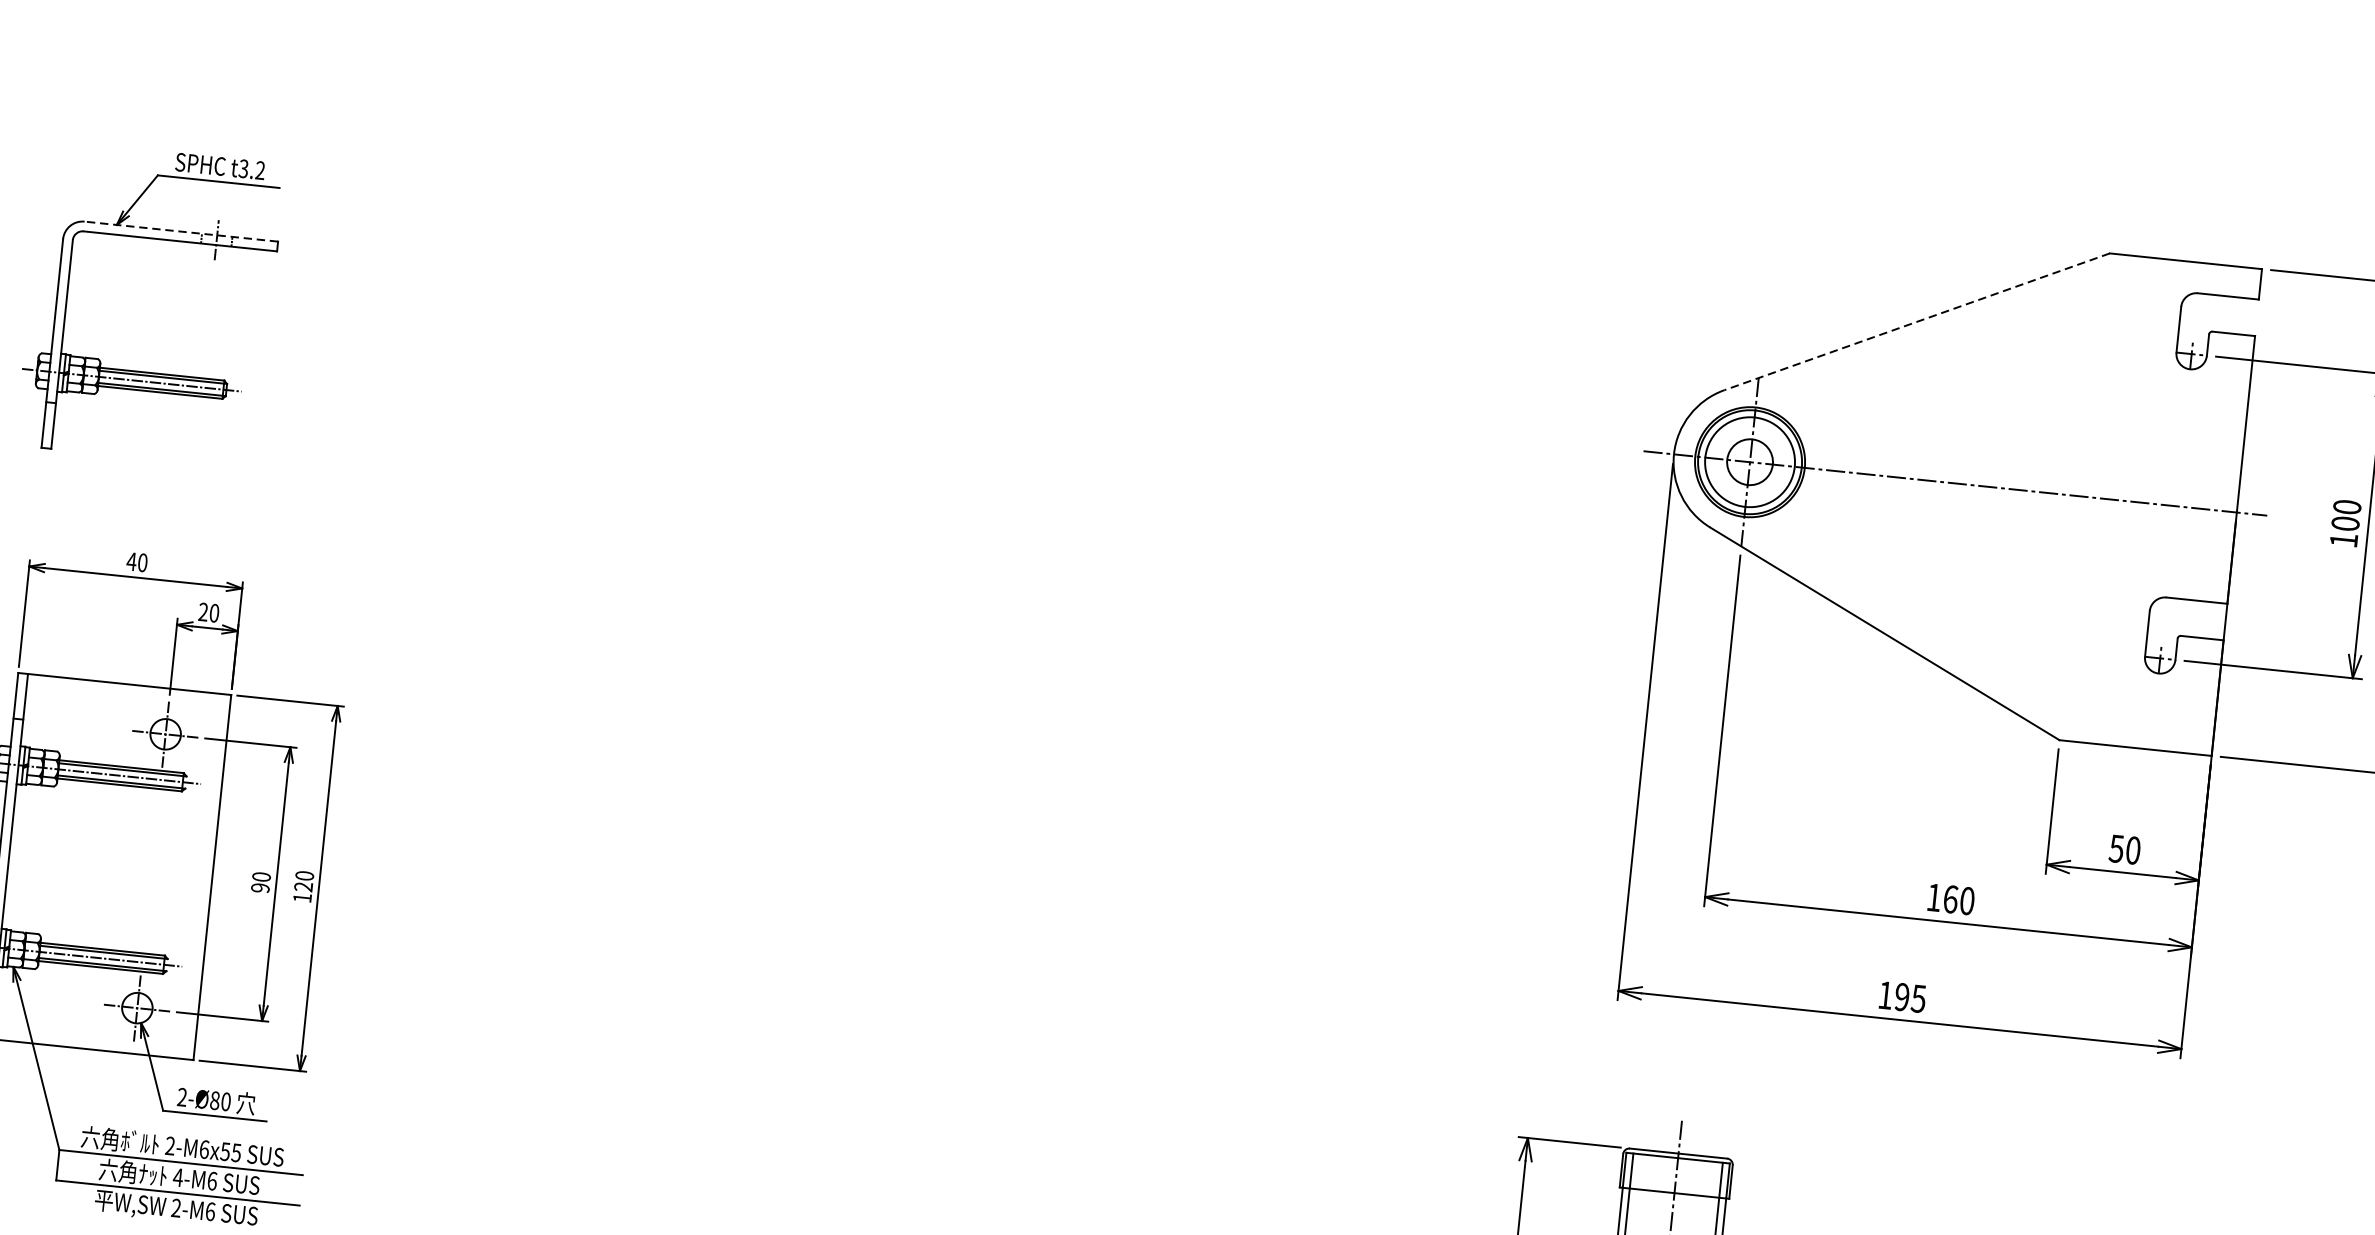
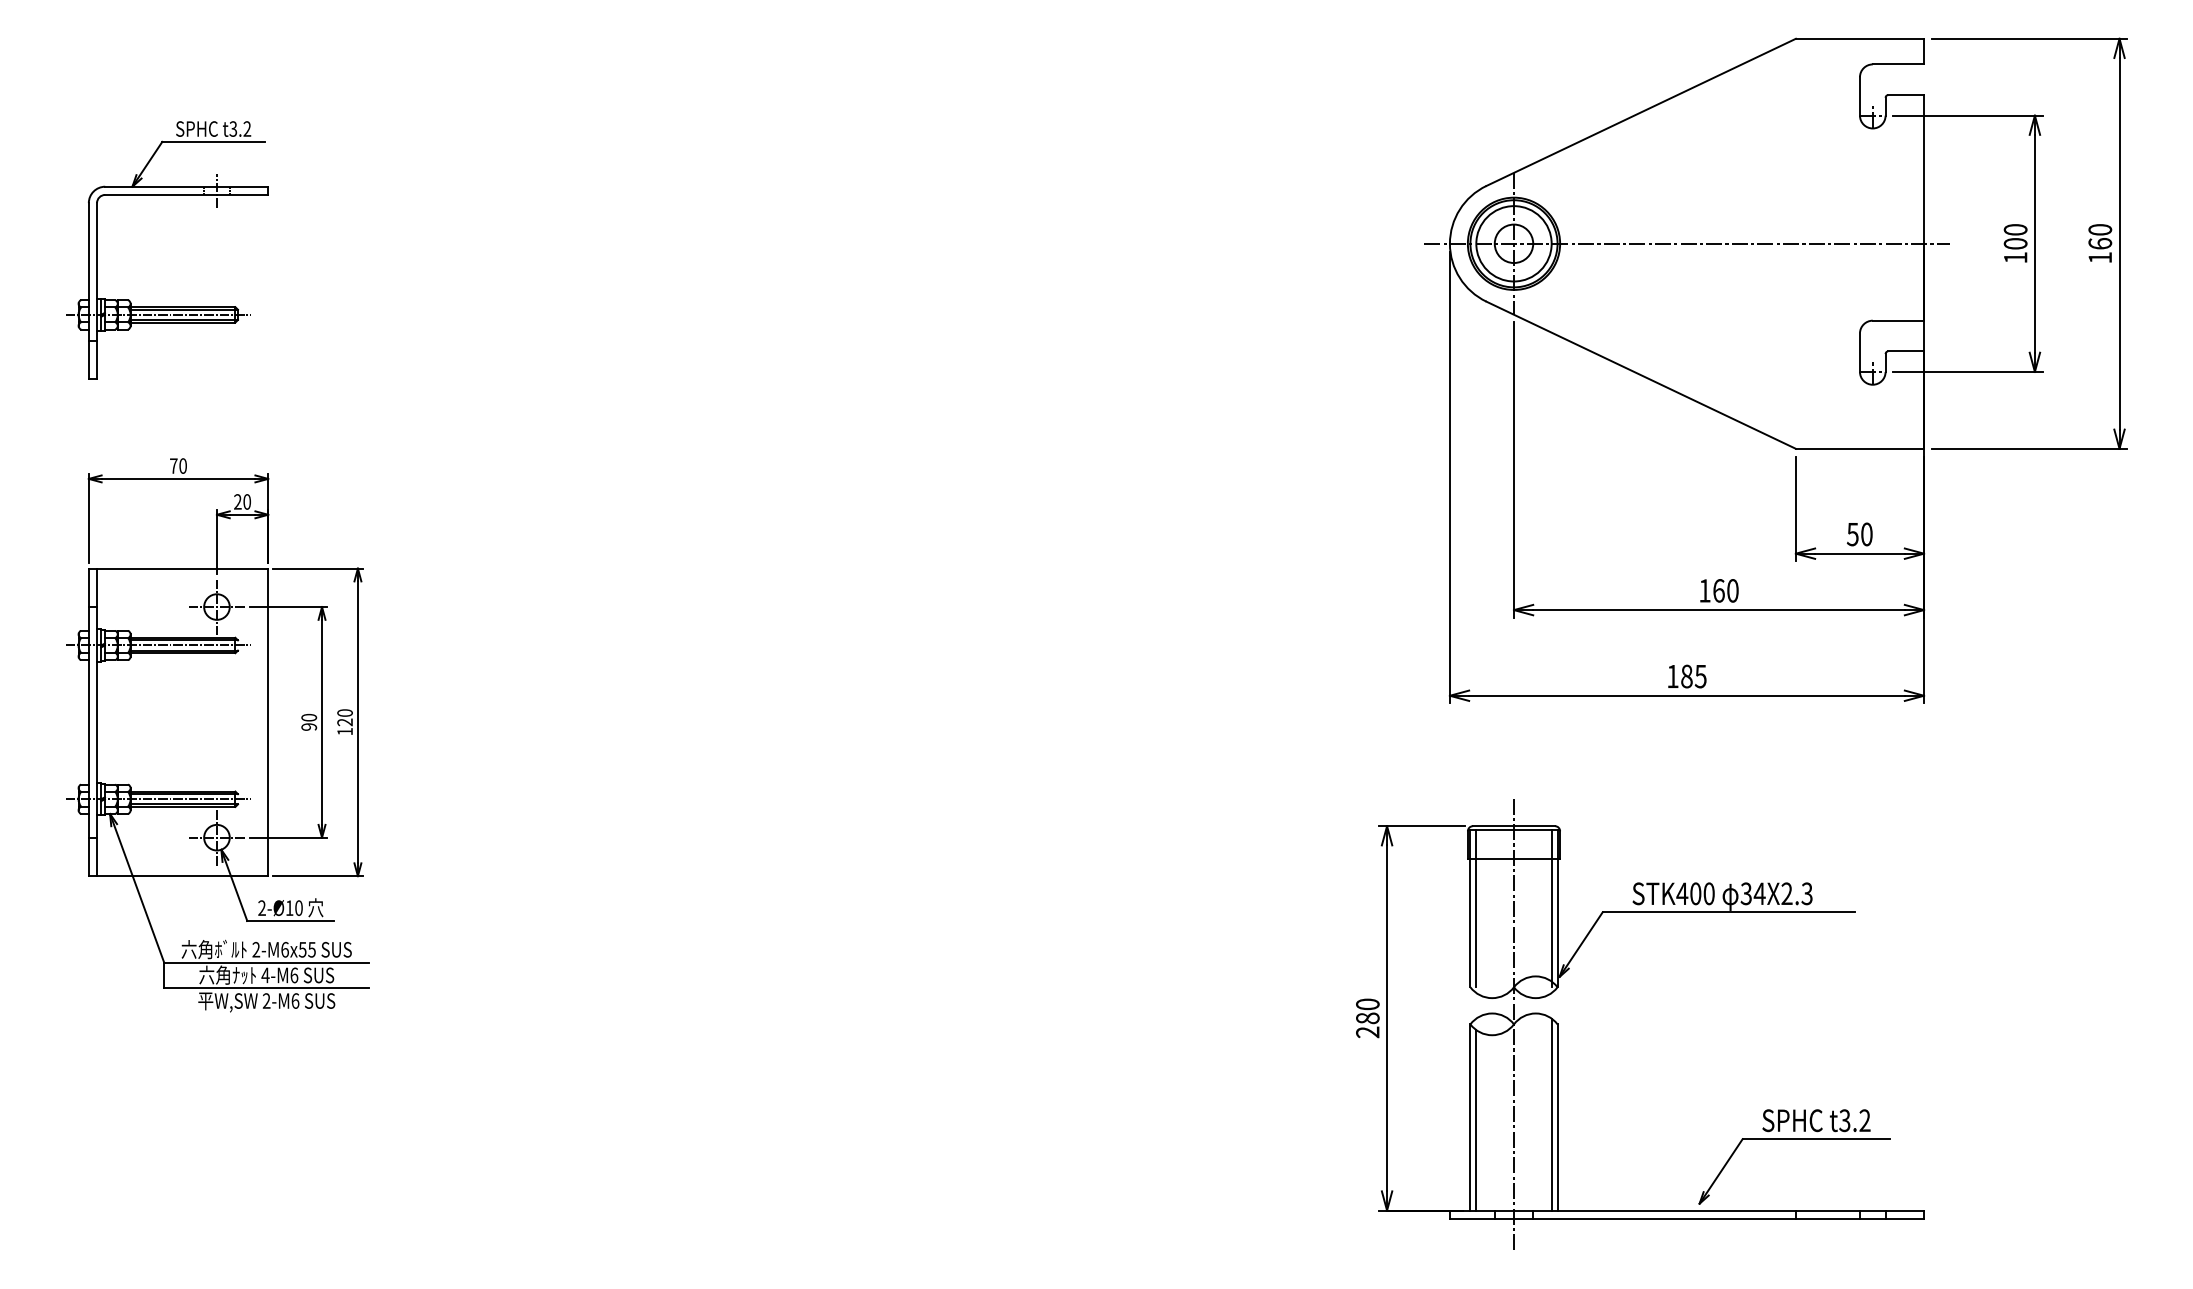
line: (181, 231) -> (186, 186), dashed -> solid
line: (1916, 321) -> (1640, 112), dashed -> solid
text: (131, 560) -> (173, 465), 40 -> 70
text: (1901, 997) -> (1686, 676), 195 -> 185
text: (214, 1101) -> (289, 908), 2-Ø80 -> 2-Ø10

